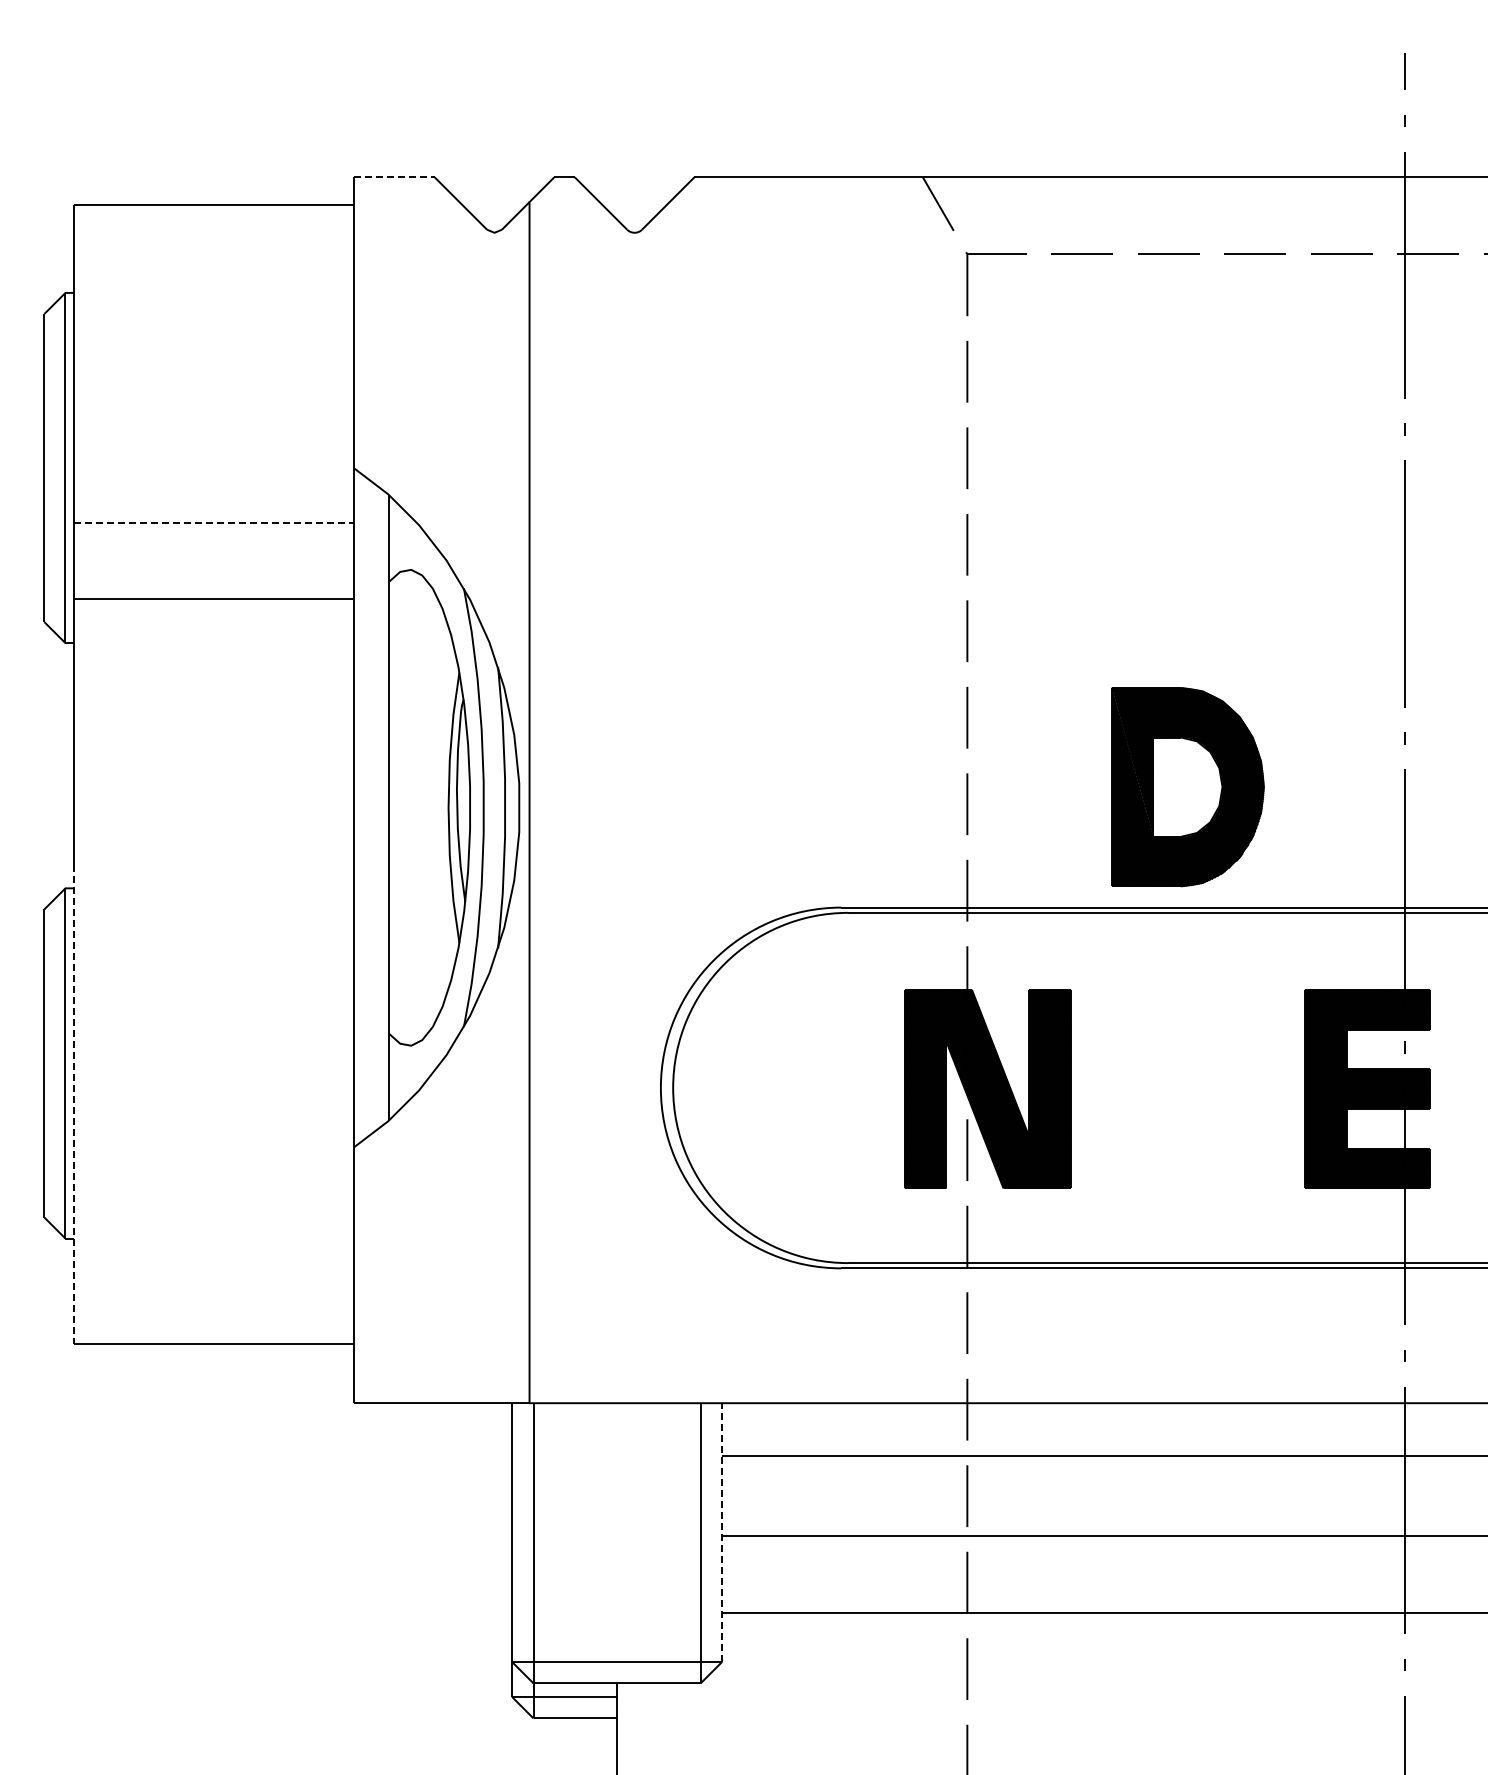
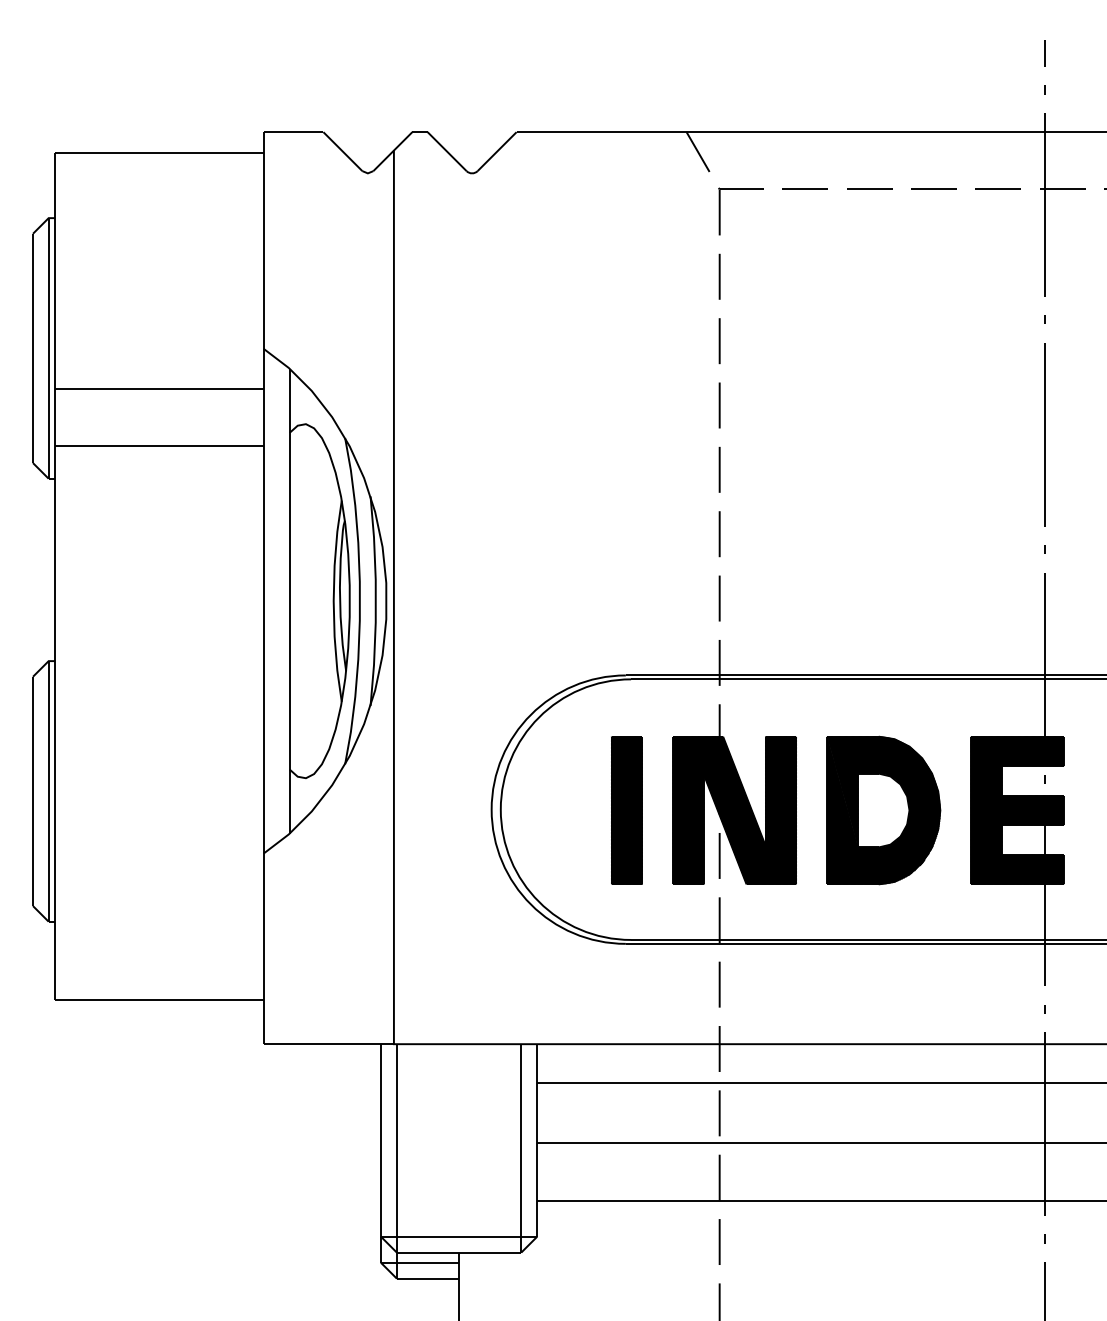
line: (395, 177) -> (294, 132), dashed -> solid
line: (214, 522) -> (159, 388), dashed -> solid
part: (1187, 787) -> (883, 810), moved
part: (842, 1088) -> (626, 810), added
line: (74, 1104) -> (55, 821), dashed -> solid
line: (722, 1532) -> (537, 1140), dashed -> solid

